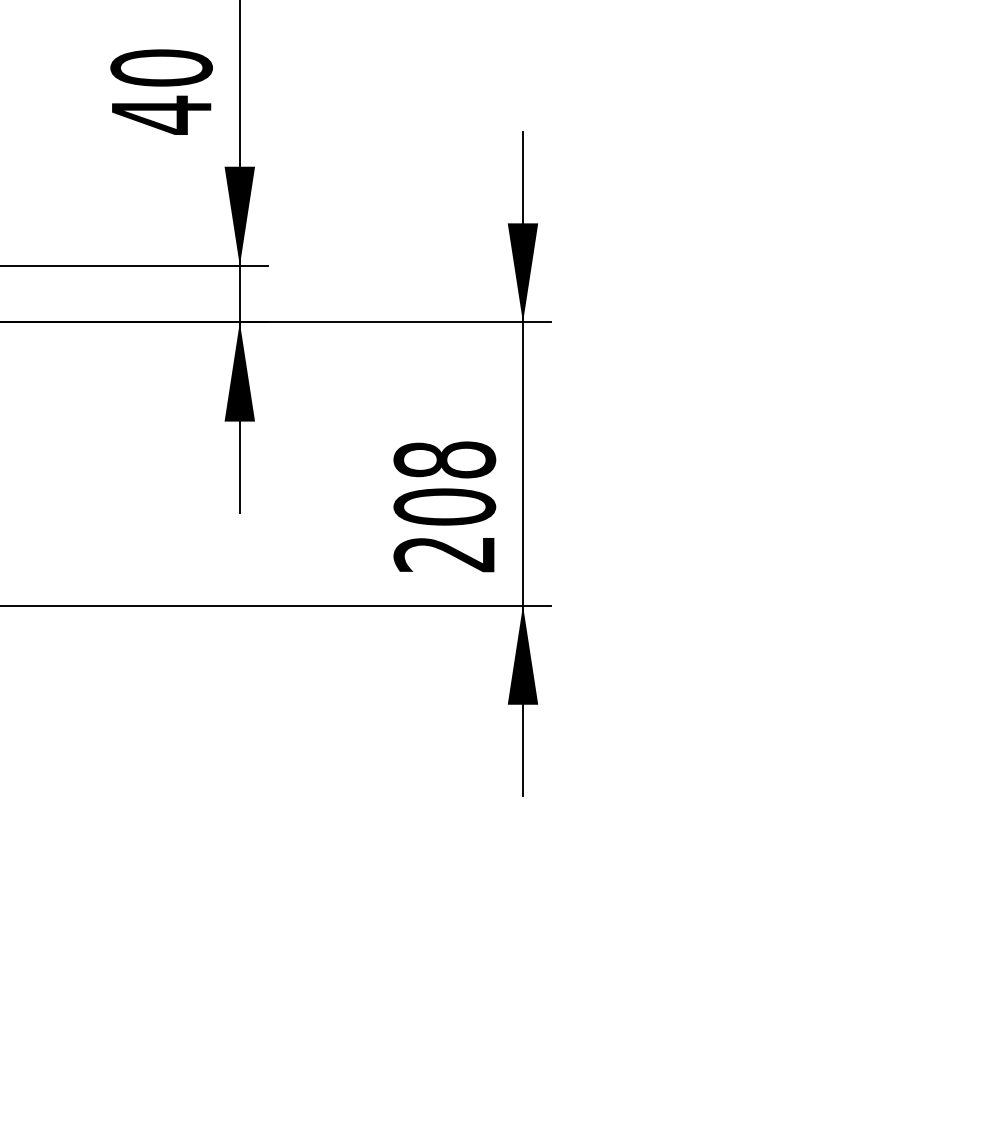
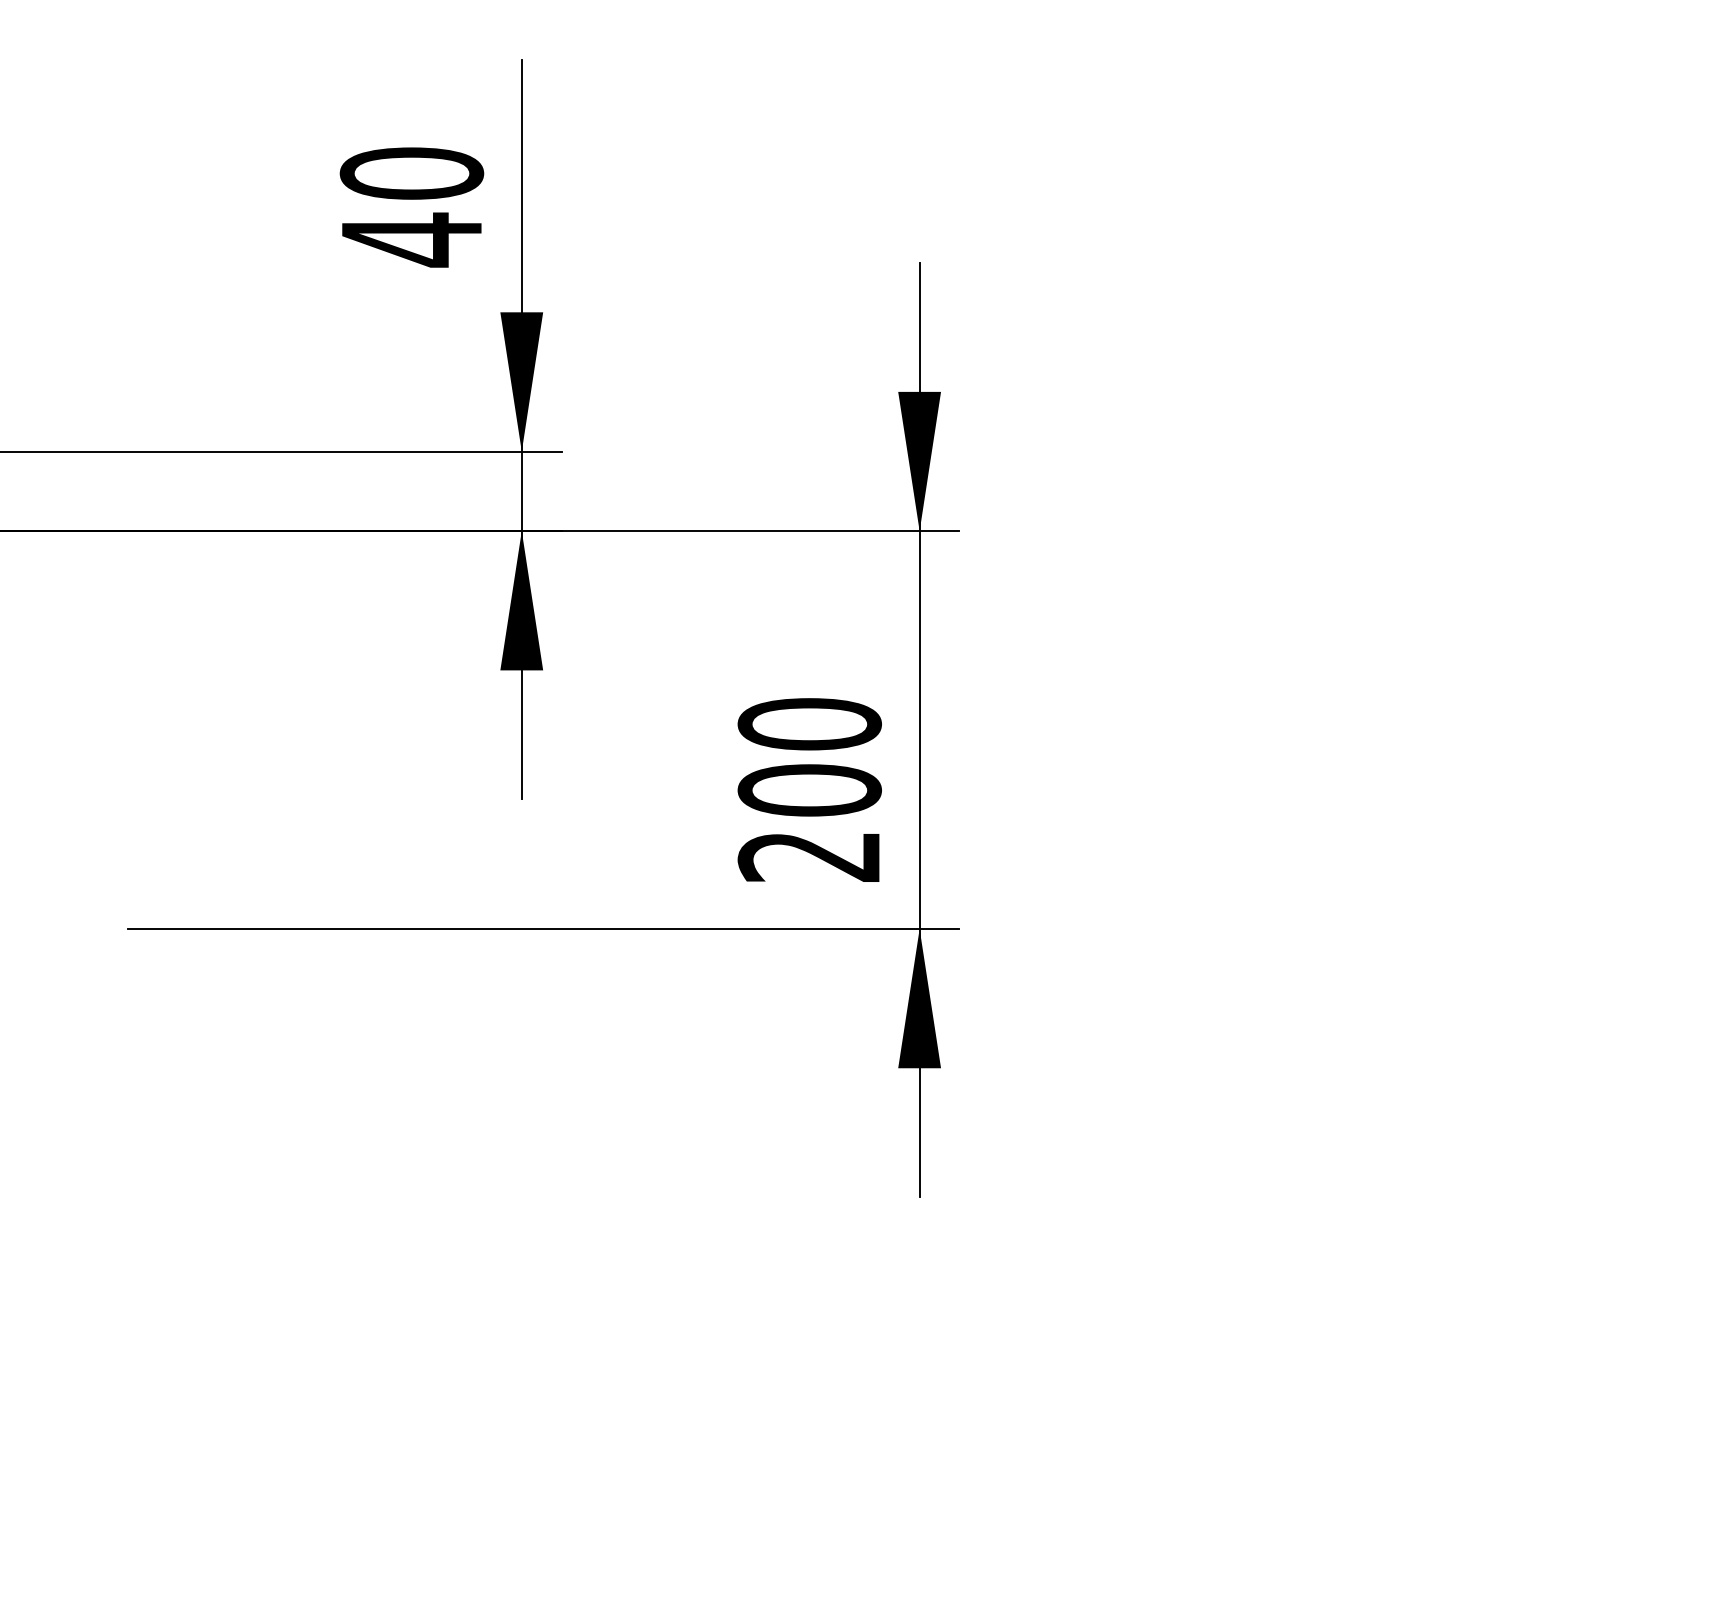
text: (444, 460) -> (809, 724), 208 -> 200

